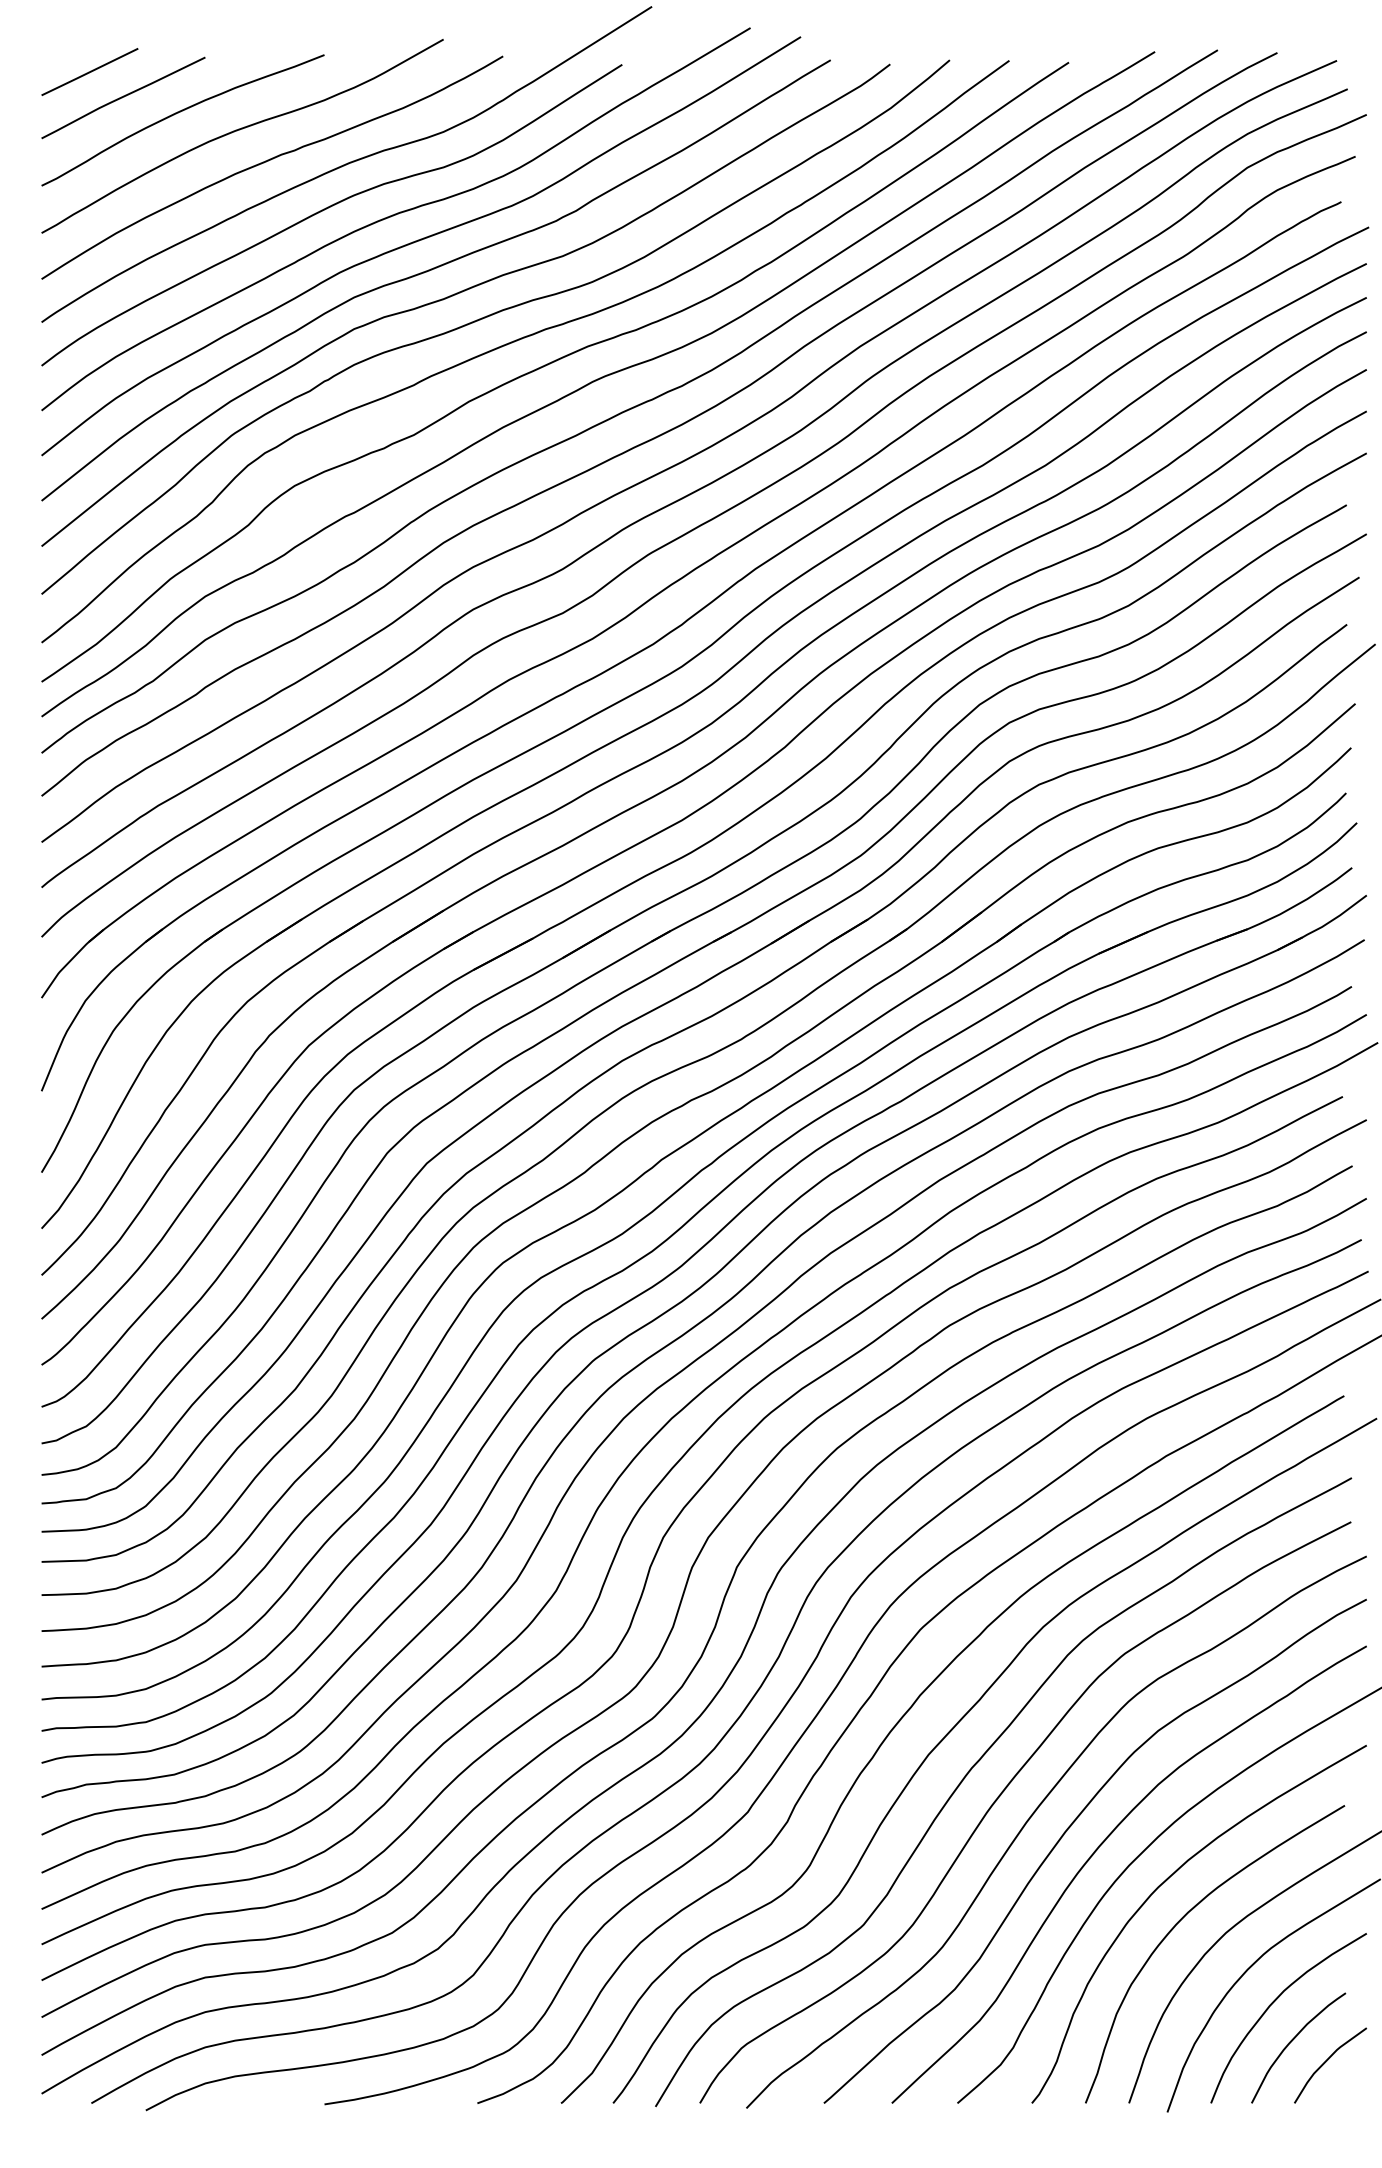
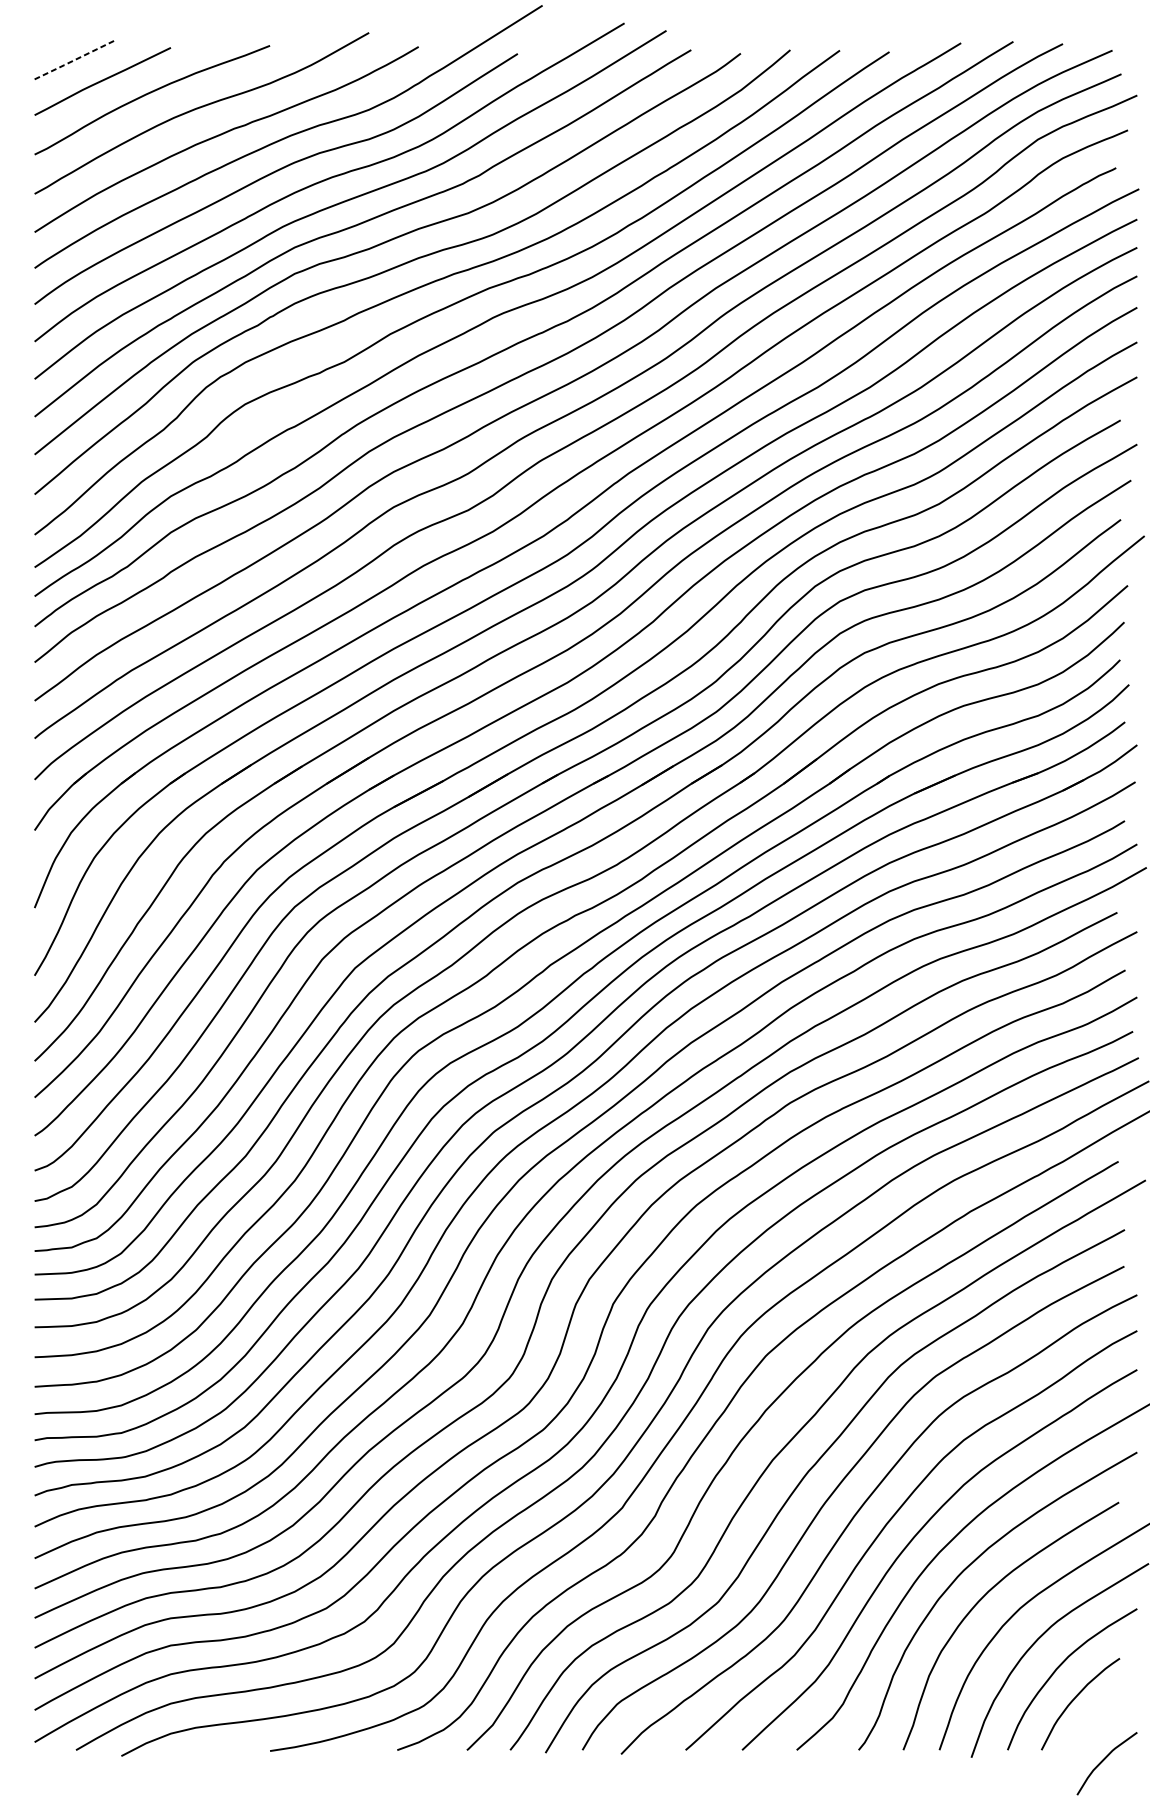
line: (89, 72) -> (74, 60), solid -> dashed
curve: (1327, 2061) -> (1104, 1760), moved

